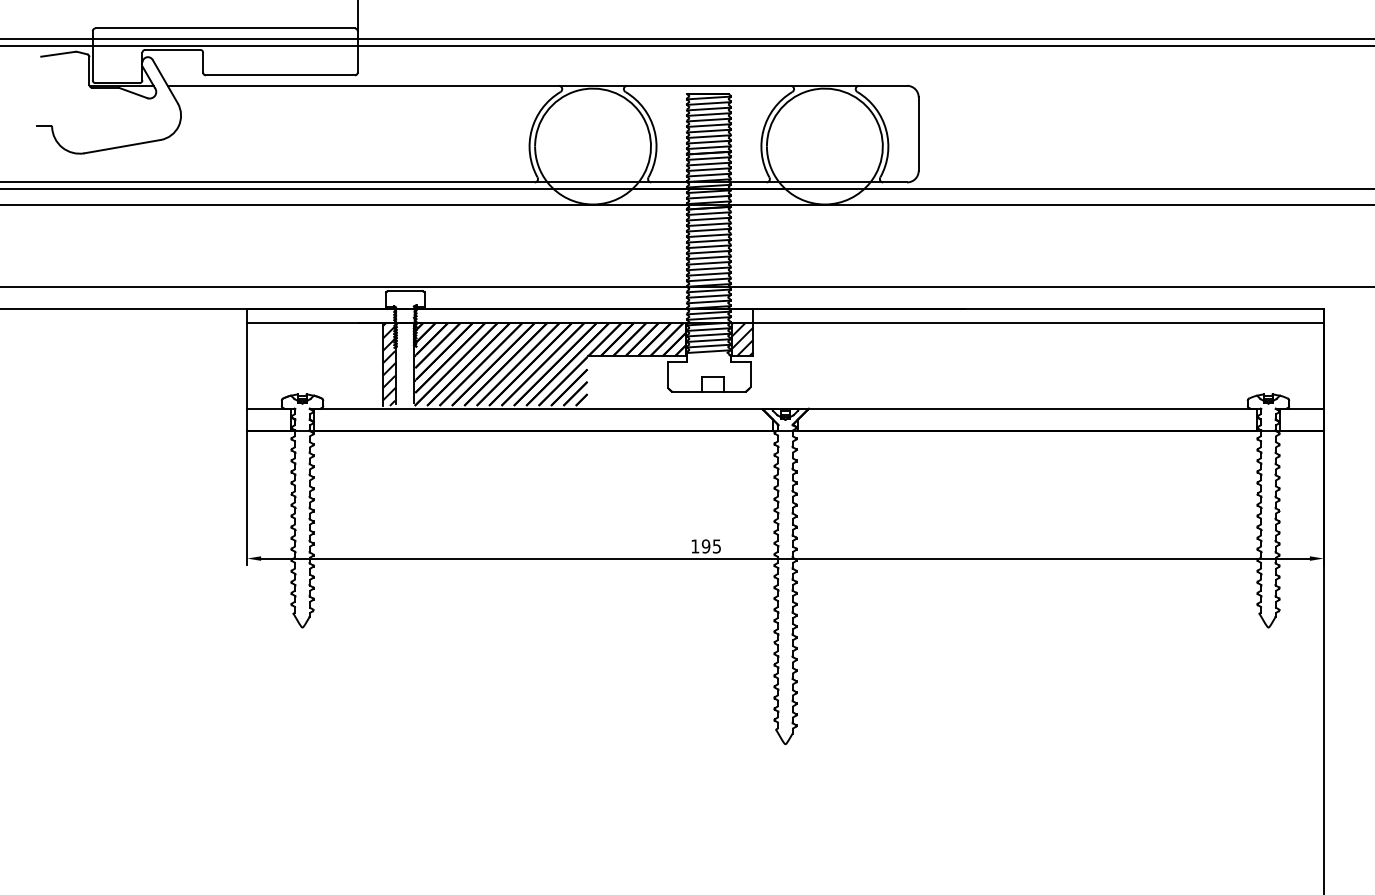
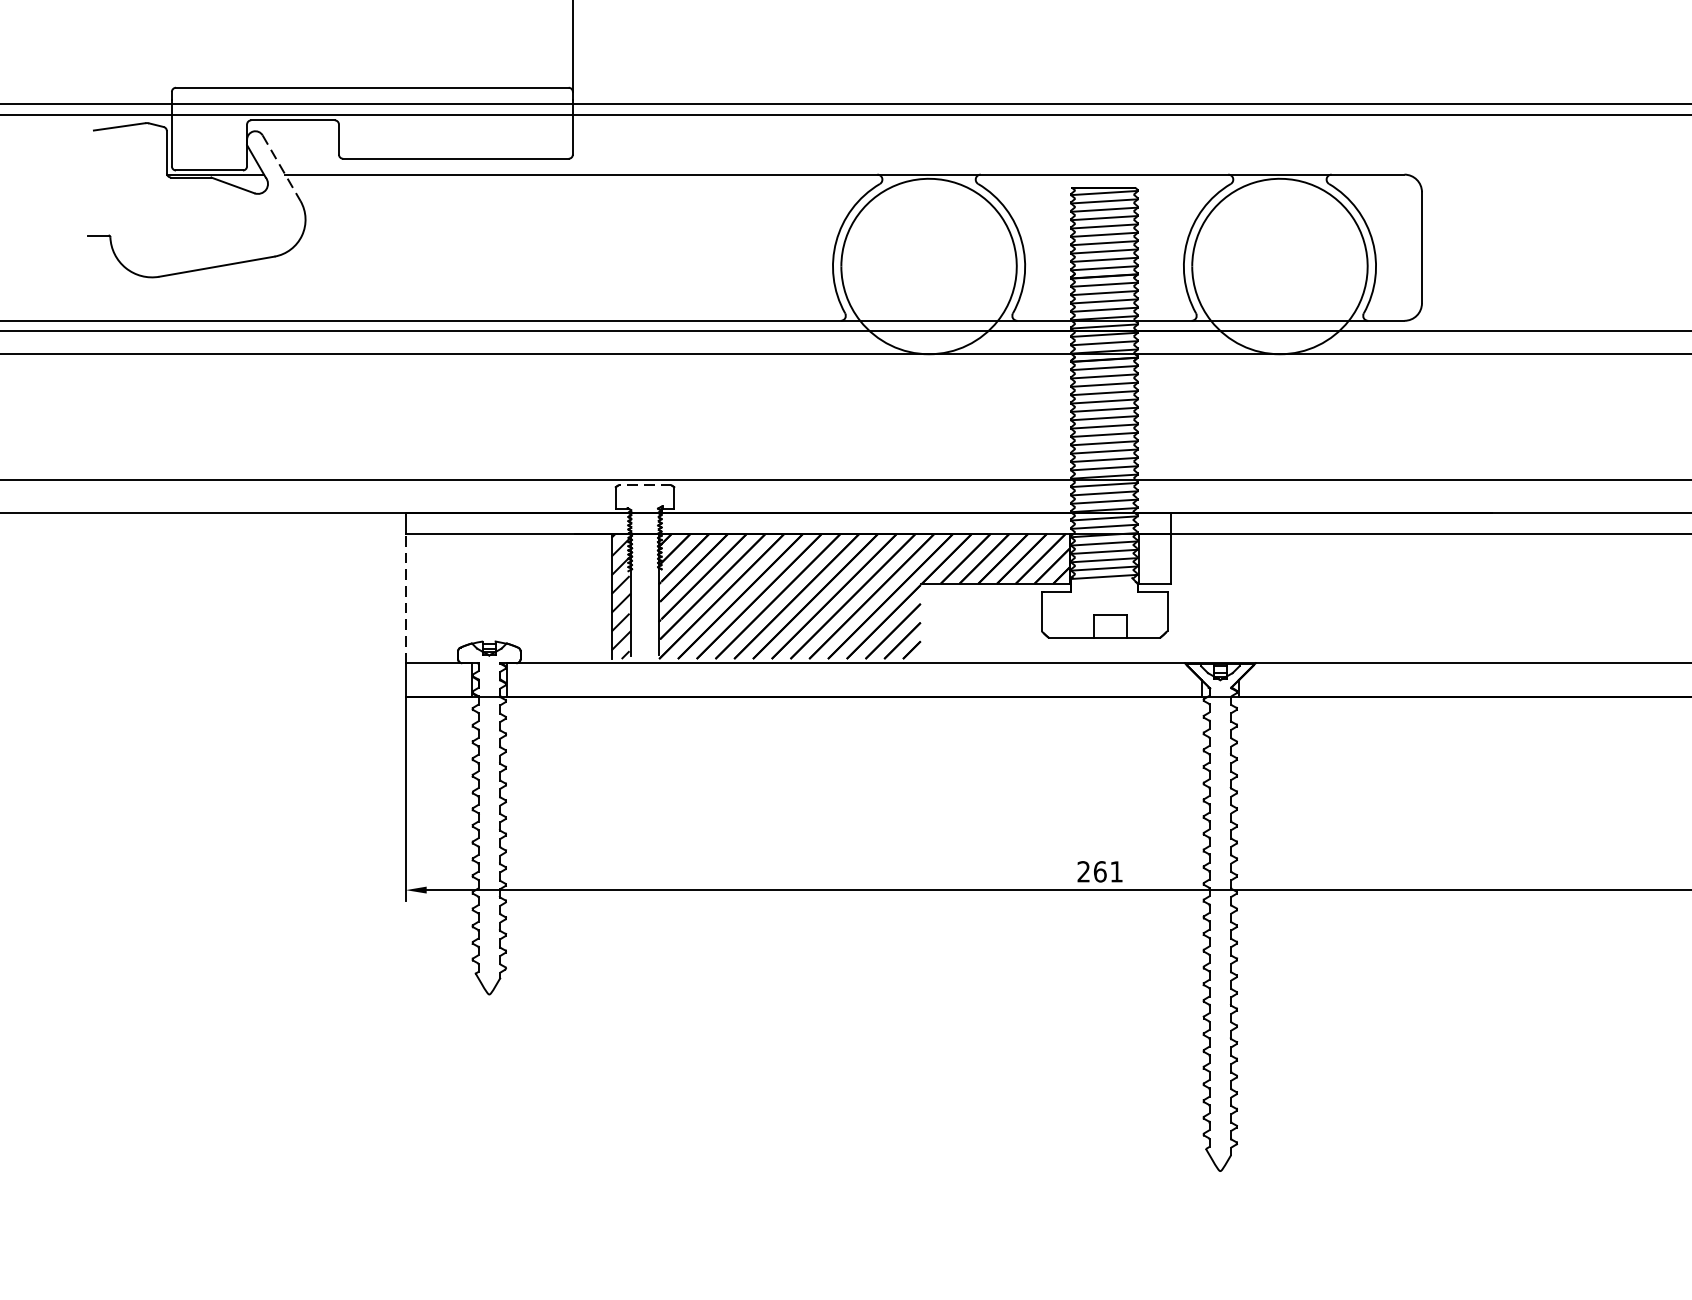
line: (165, 82) -> (281, 169), solid -> dashed
line: (404, 291) -> (643, 485), solid -> dashed
hatch: (742, 339) -> (1155, 558), removed
line: (247, 365) -> (406, 597), solid -> dashed
text: (705, 546) -> (1099, 871), 195 -> 261

